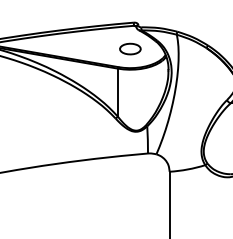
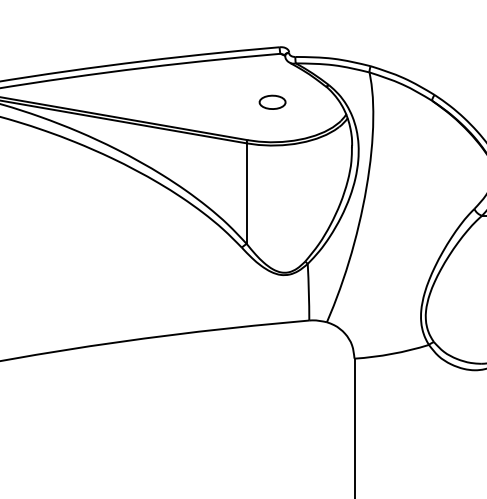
part: (130, 48) -> (272, 101), size x0.6

